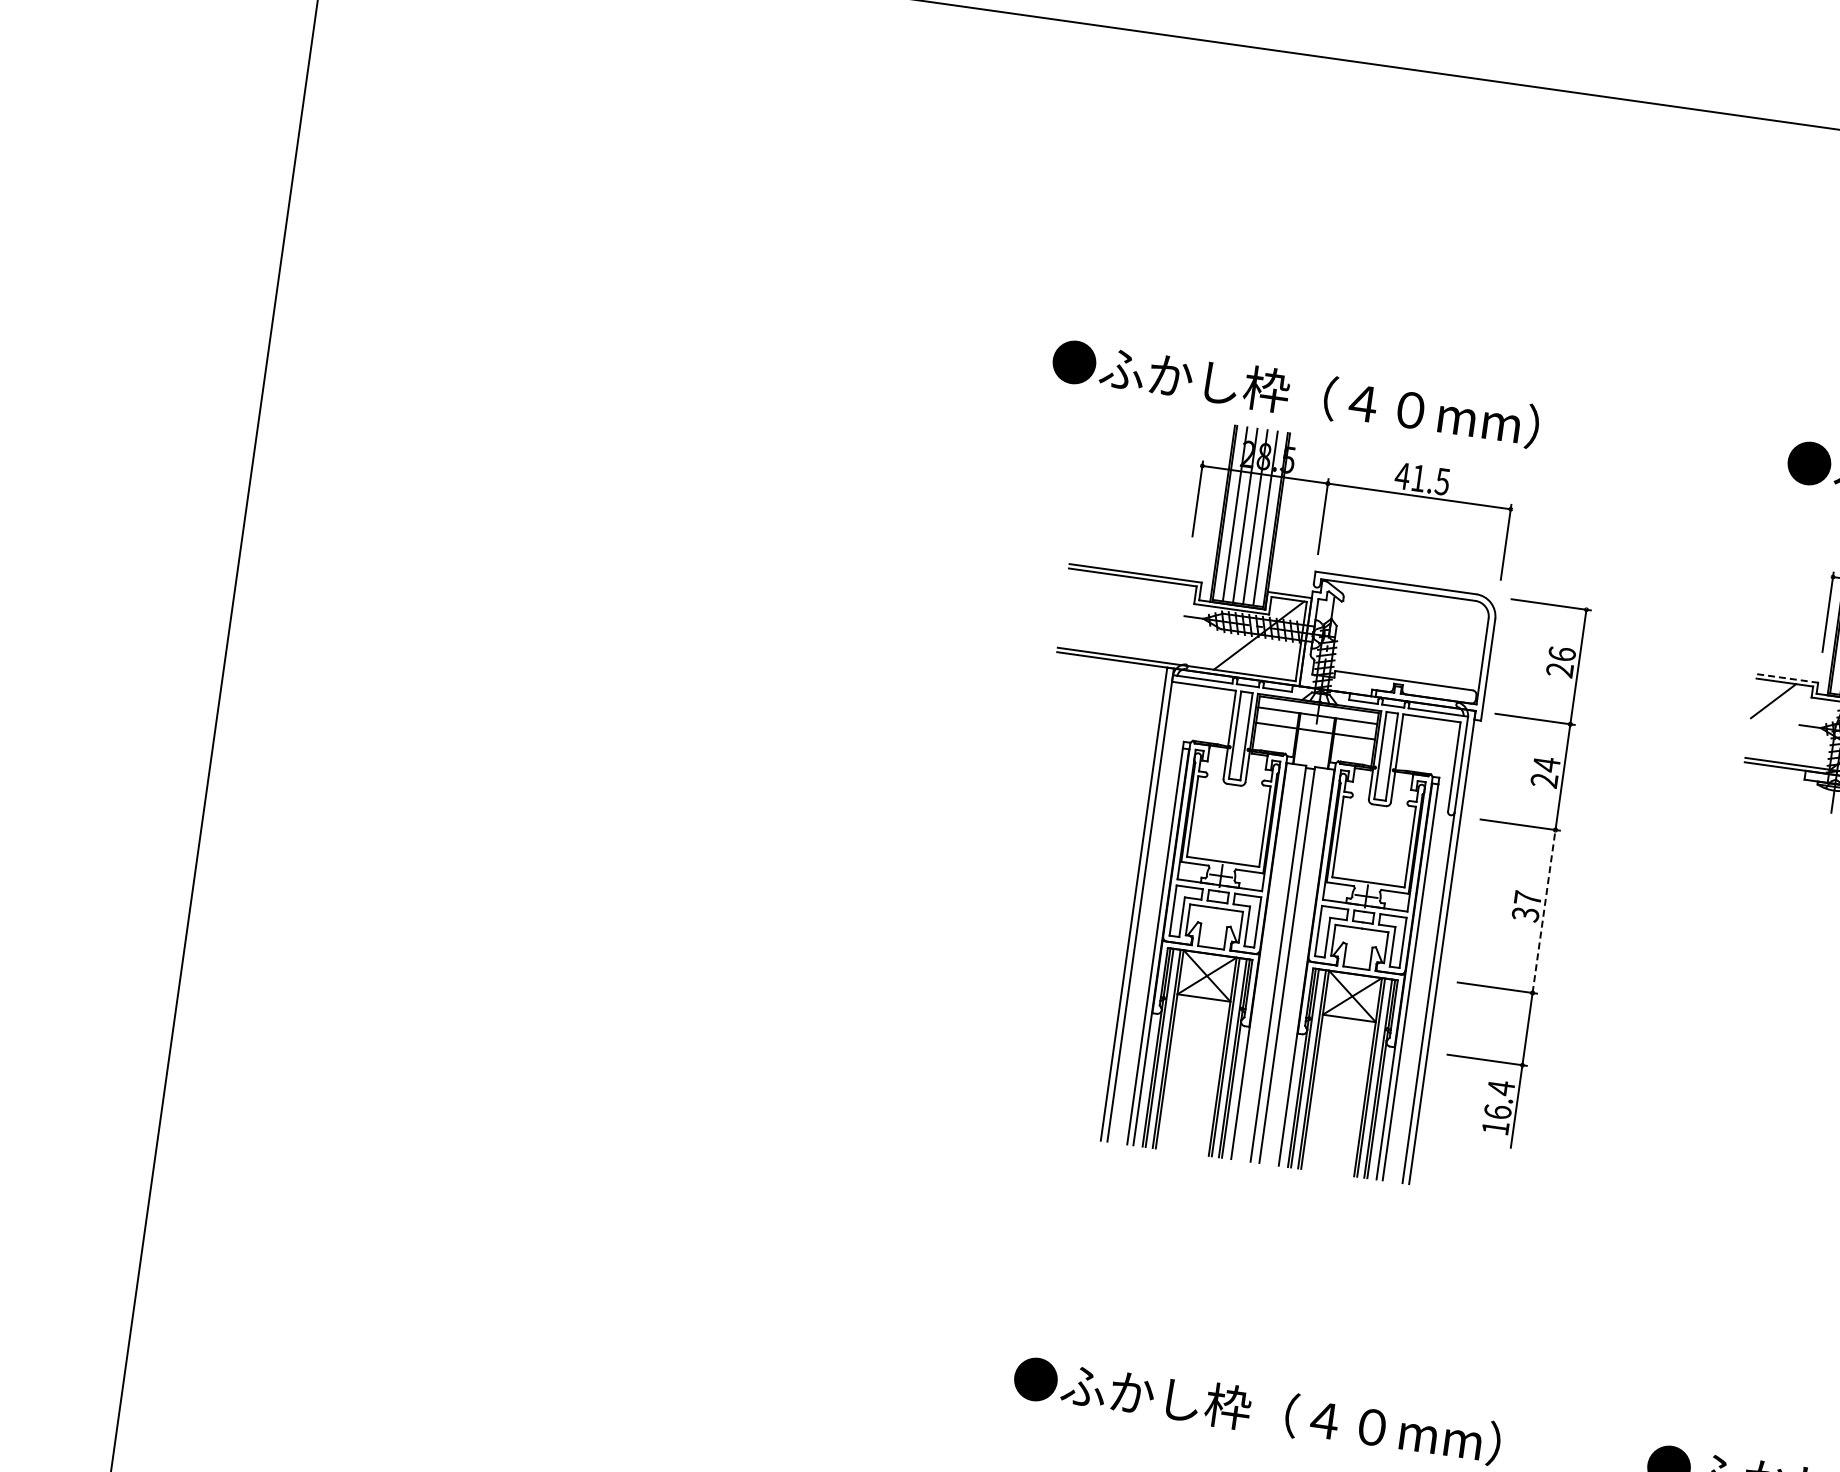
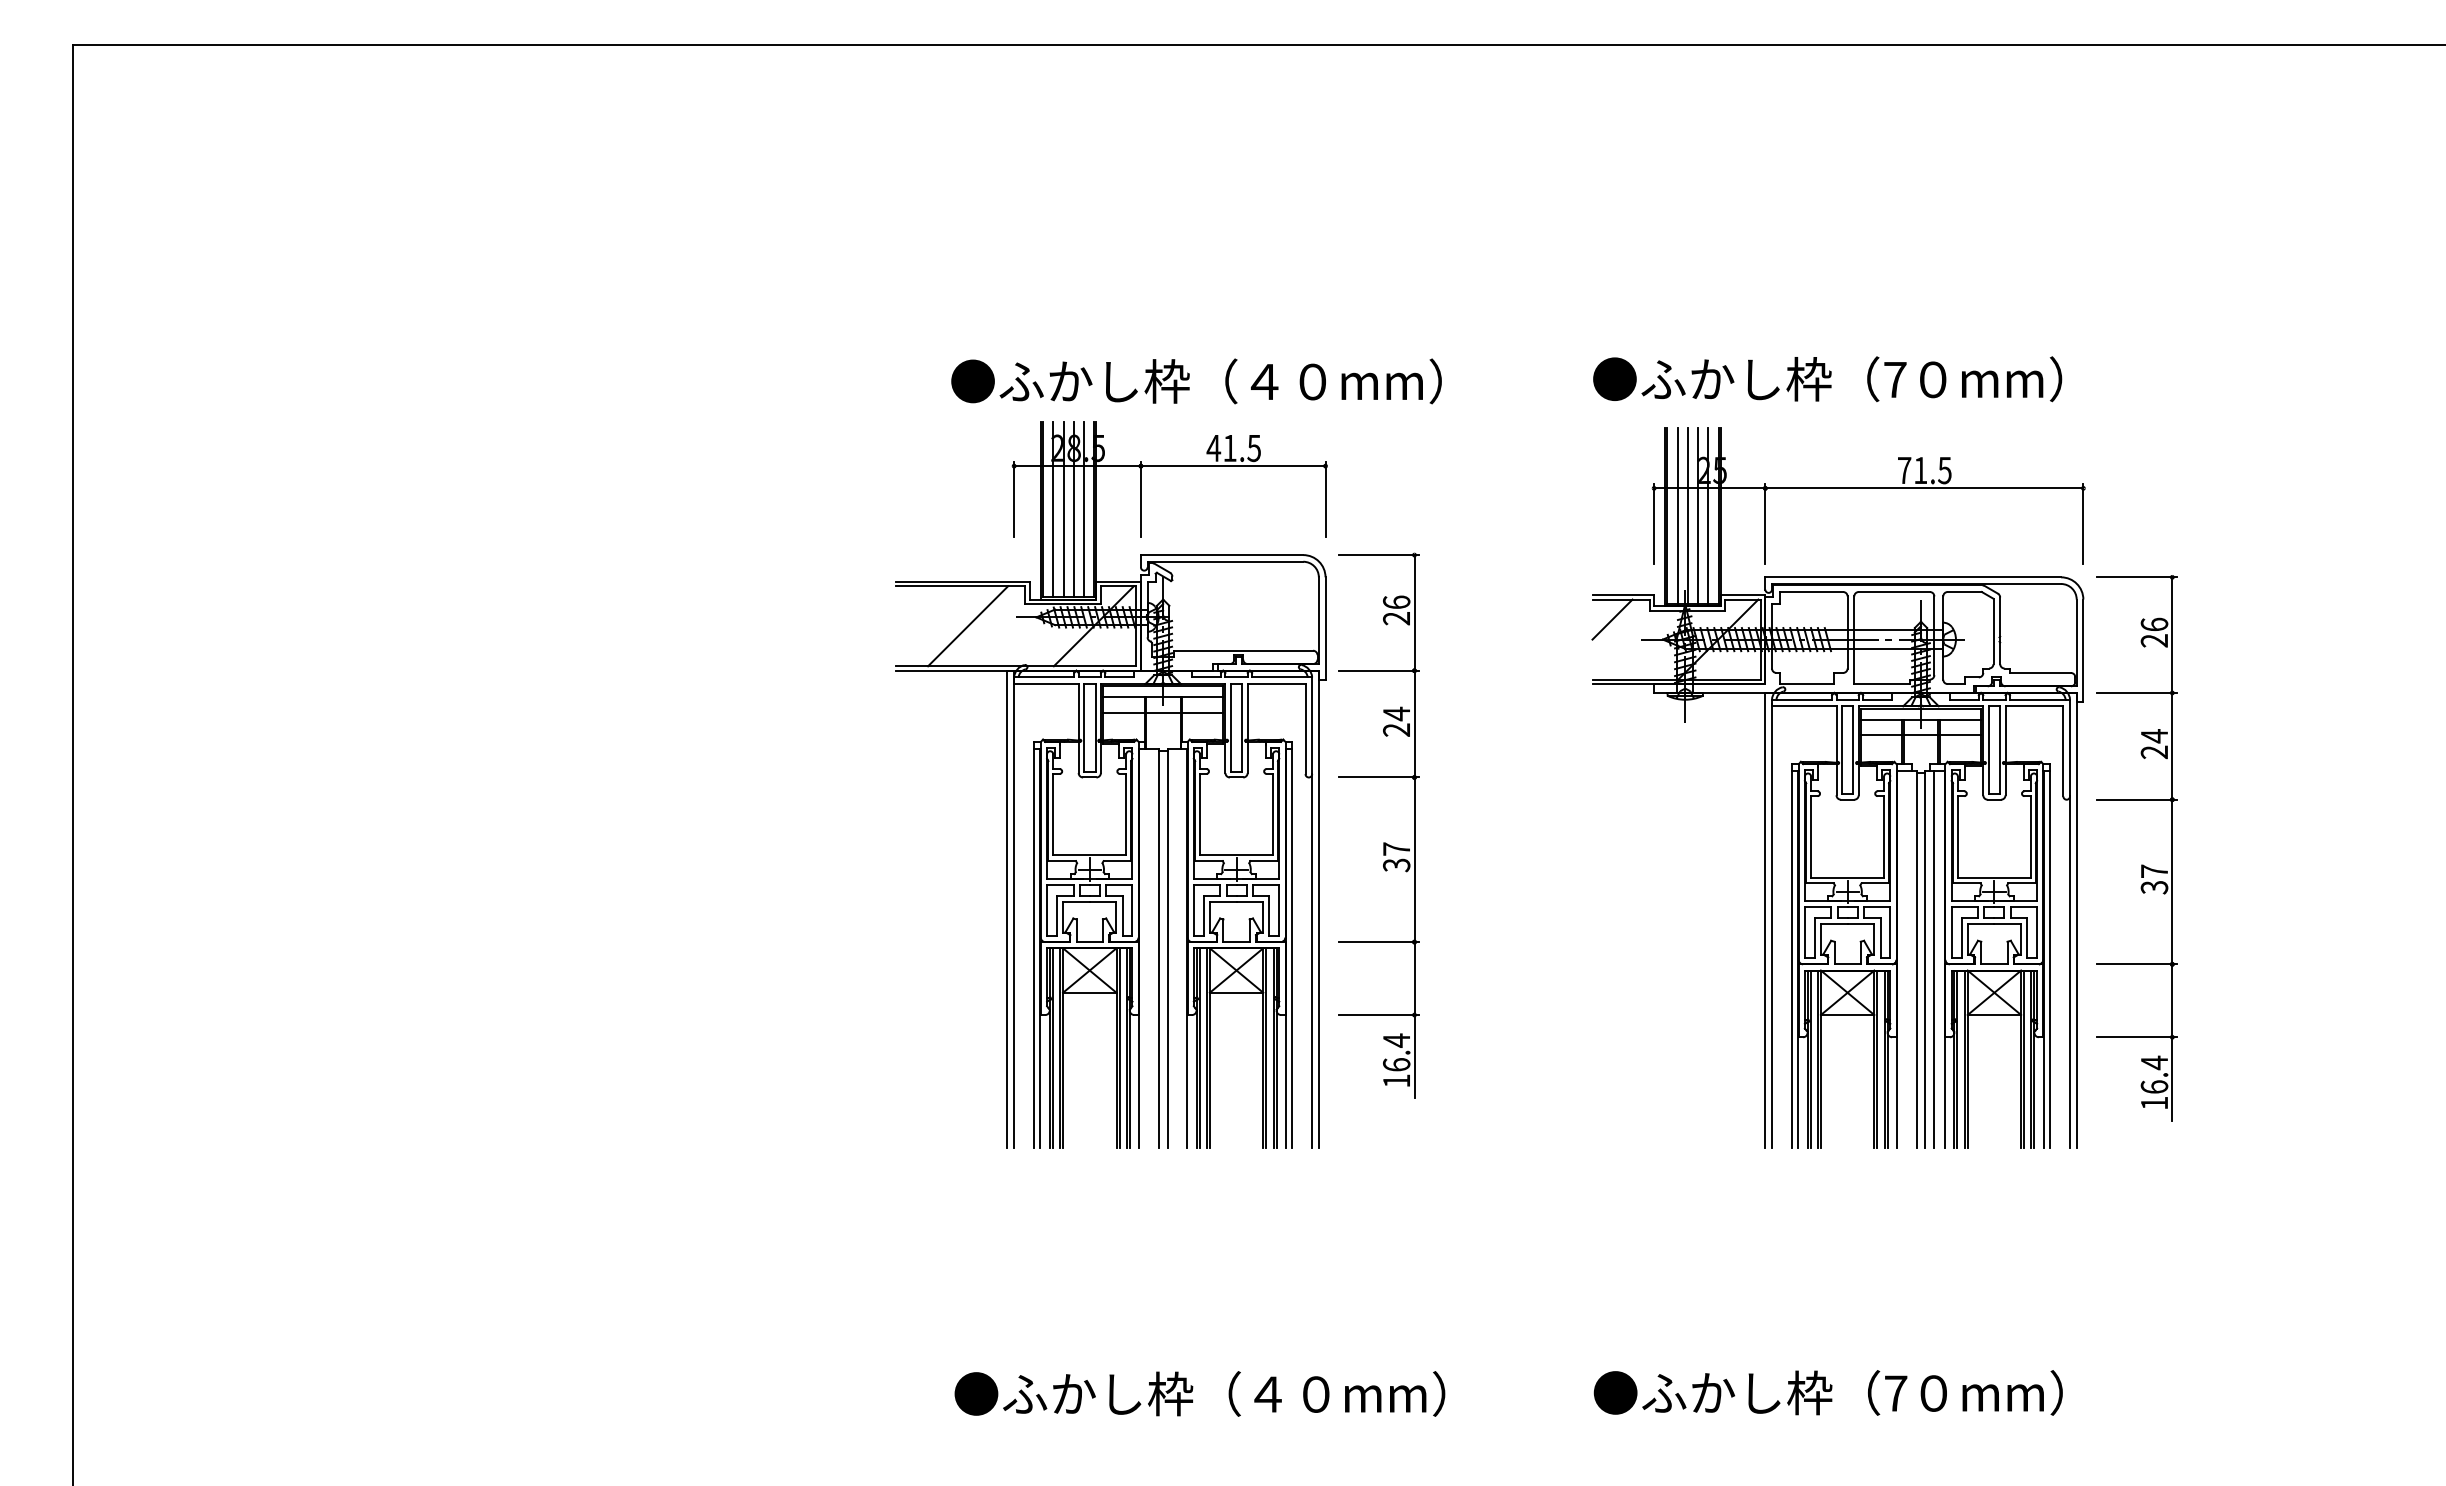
text: (1295, 393) -> (1196, 381), moved
line: (1134, 618) -> (968, 626), added
line: (1787, 678) -> (1623, 595), dashed -> solid
line: (1544, 911) -> (1414, 859), dashed -> solid

